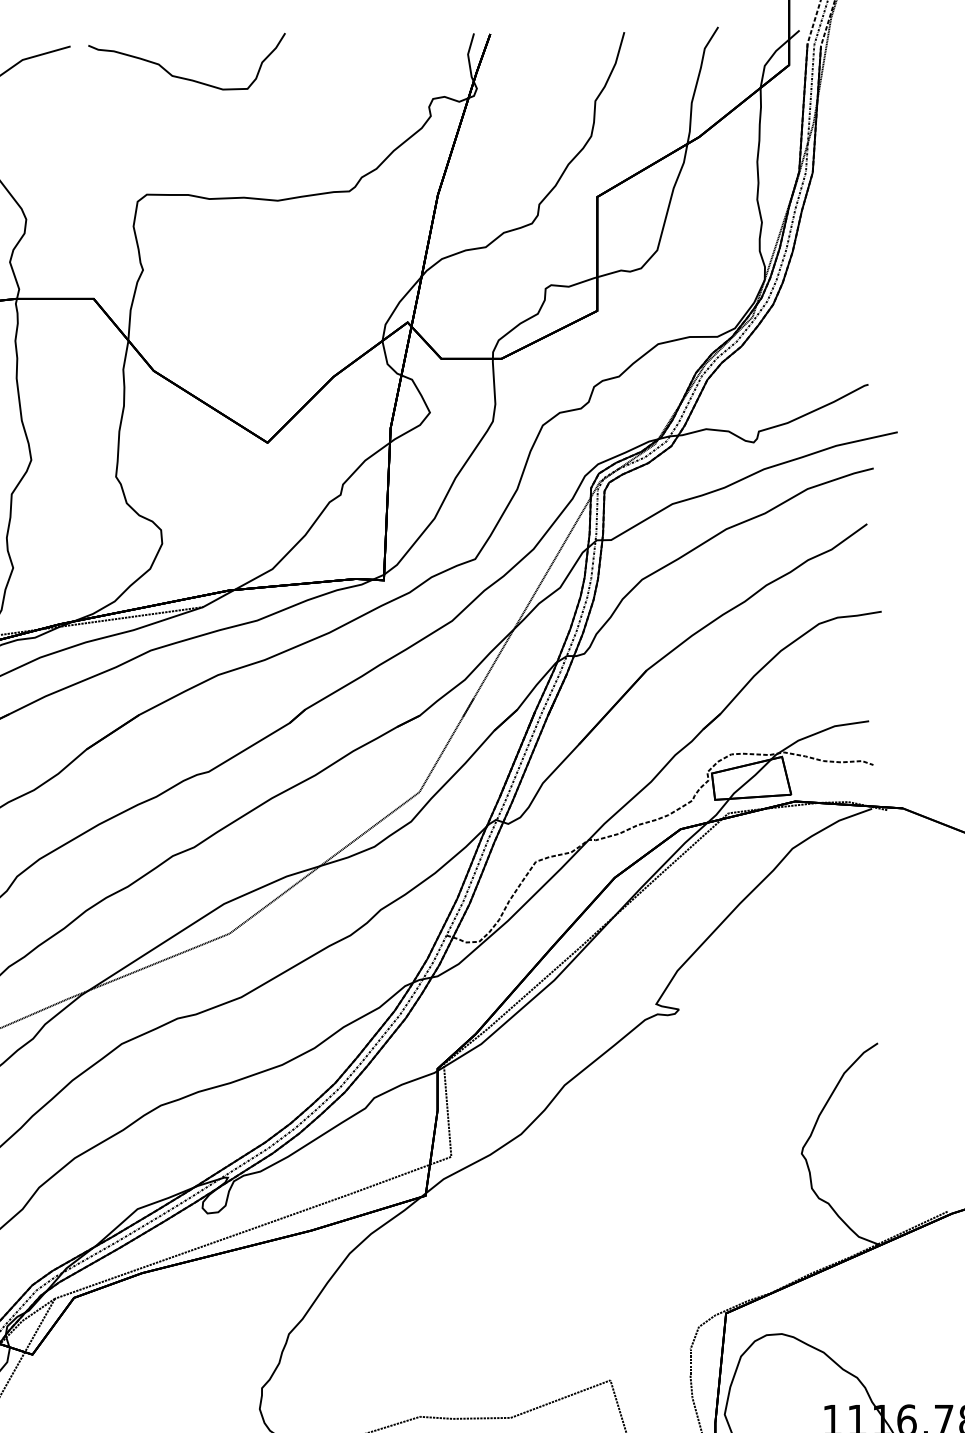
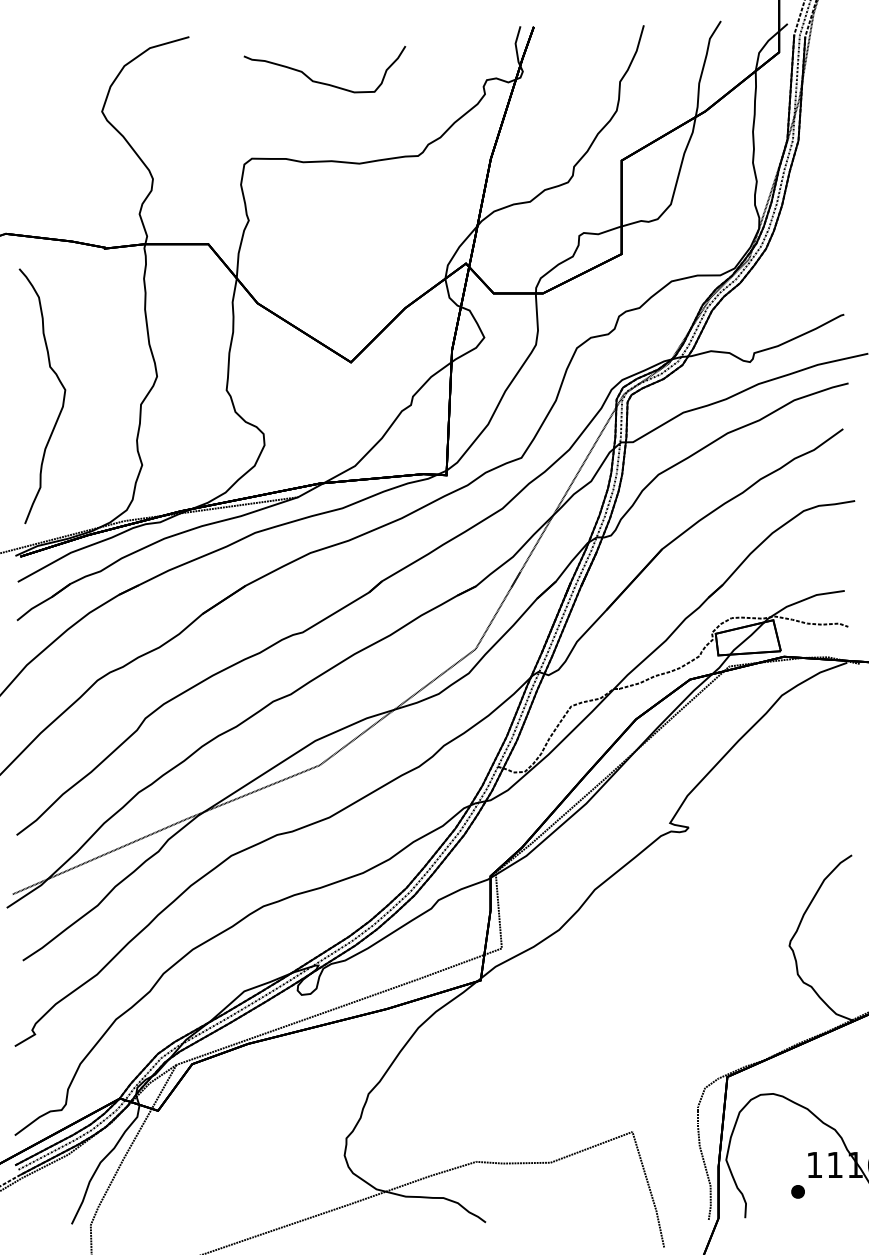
curve: (180, 76) -> (319, 81), moved

